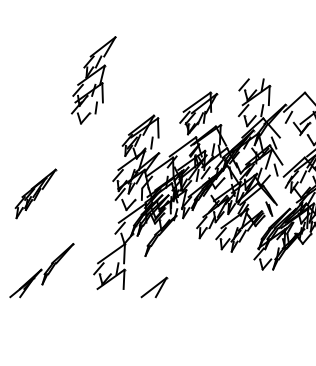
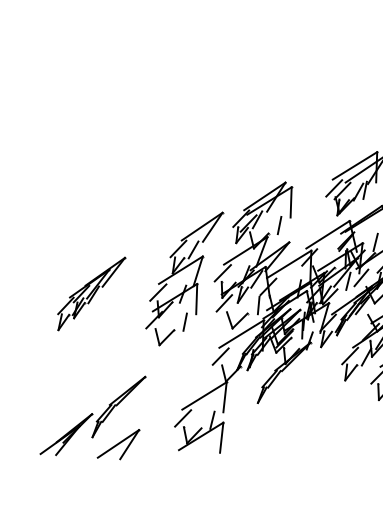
part: (93, 80) -> (183, 278), moved
part: (154, 287) -> (119, 443), moved

